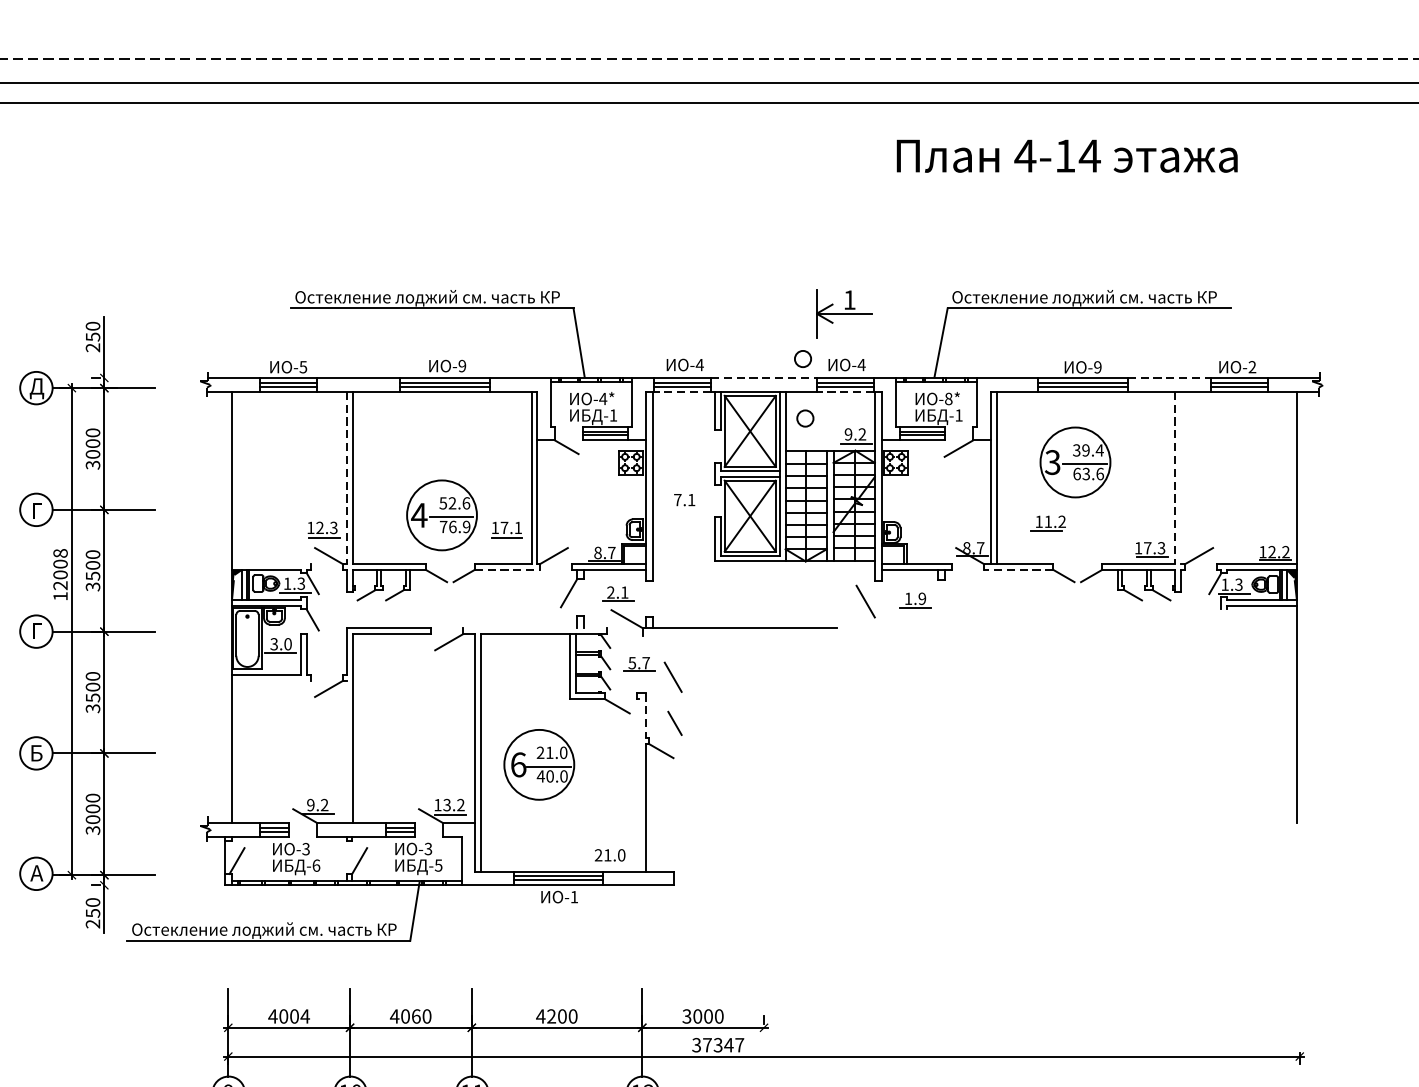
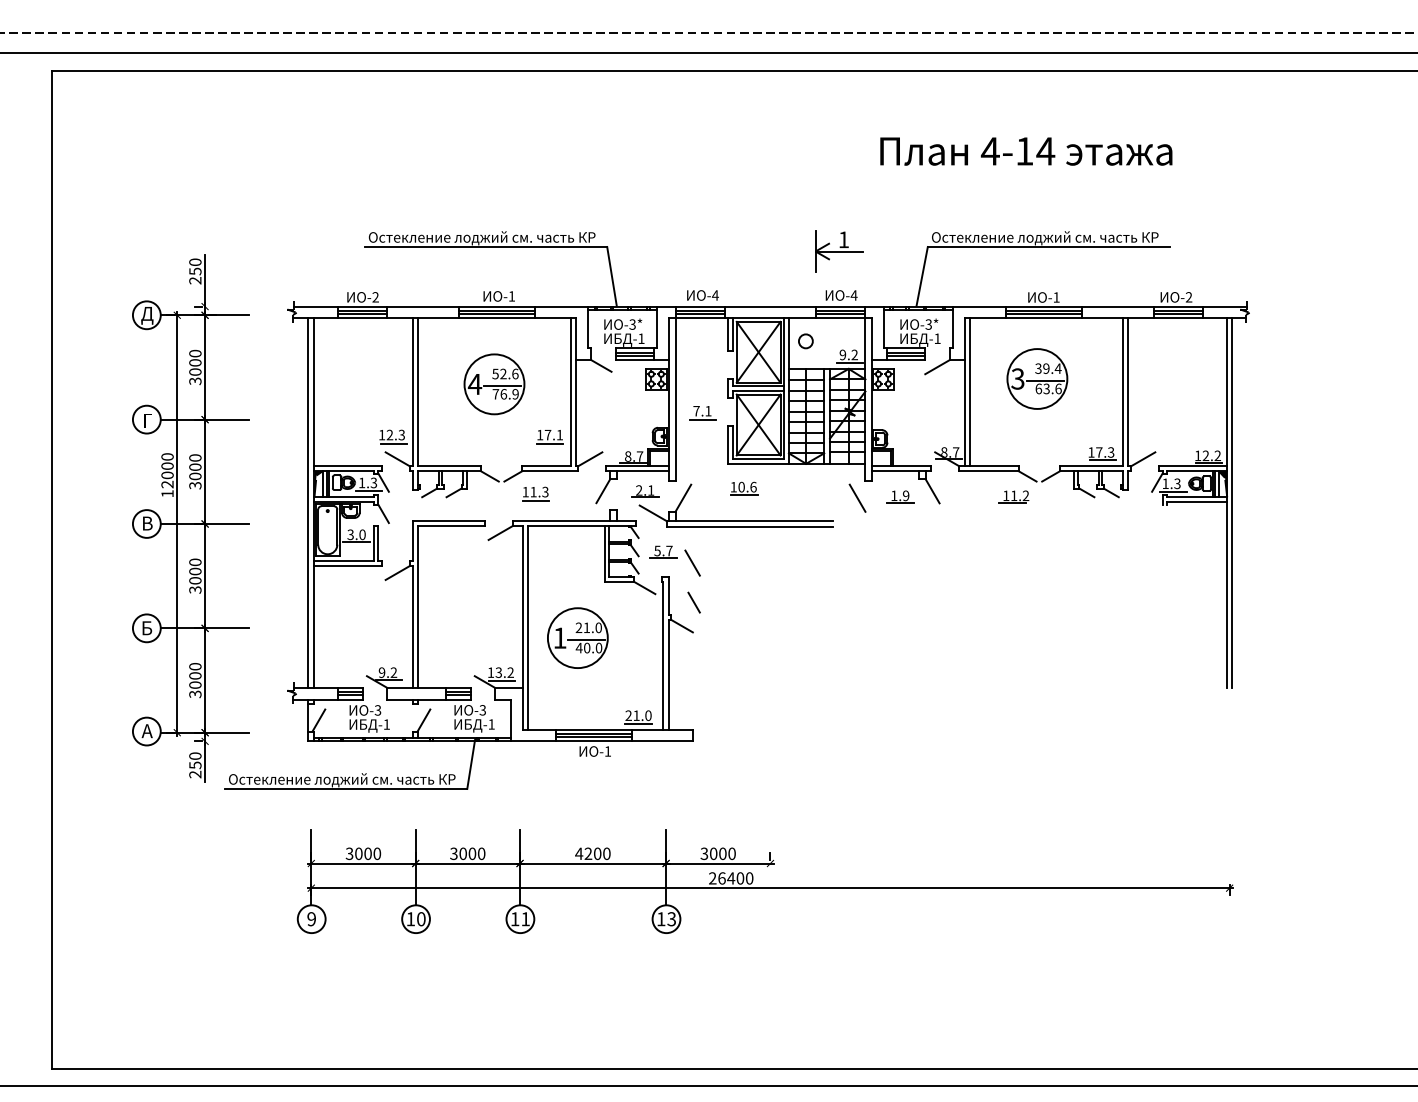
text: (1067, 156) -> (1026, 151), moved
circle: (802, 359) -> (803, 290), removed
text: (461, 366) -> (511, 296), -9 -> -1
text: (303, 367) -> (375, 297), -5 -> -2
text: (1097, 367) -> (1056, 297), -9 -> -1
line: (764, 377) -> (770, 306), dashed -> solid
line: (1168, 377) -> (1117, 306), dashed -> solid
line: (682, 391) -> (700, 318), dashed -> solid
line: (844, 391) -> (839, 318), dashed -> solid
text: (603, 398) -> (632, 324), -4* -> -3*
text: (948, 398) -> (928, 324), -8* -> -3*
line: (347, 478) -> (413, 392), dashed -> solid
line: (1174, 478) -> (1122, 392), dashed -> solid
line: (1180, 478) -> (1127, 392), added
line: (684, 509) -> (702, 419), added
part: (442, 515) -> (494, 384), moved
part: (1047, 522) -> (1013, 496), moved
text: (60, 552) -> (167, 456), 12008 -> 12000
line: (270, 564) -> (347, 466), added
line: (507, 570) -> (550, 471), dashed -> solid
line: (1018, 570) -> (988, 471), dashed -> solid
text: (93, 576) -> (195, 476), 3500 -> 3000
part: (733, 590) -> (744, 488), added
line: (953, 593) -> (932, 491), added
part: (489, 596) -> (535, 493), added
line: (662, 600) -> (683, 497), added
line: (225, 606) -> (308, 502), added
line: (1303, 606) -> (1232, 502), added
line: (534, 628) -> (573, 521), added
text: (37, 631) -> (147, 523), Г -> В
line: (739, 635) -> (749, 527), added
line: (270, 681) -> (347, 566), added
text: (93, 697) -> (195, 580), 3500 -> 3000
line: (646, 716) -> (669, 596), dashed -> solid
line: (347, 751) -> (413, 626), added
text: (517, 764) -> (559, 637), 6 -> 1
line: (639, 785) -> (663, 655), added
line: (610, 864) -> (638, 723), added
text: (316, 865) -> (386, 724), -6 -> -1
text: (438, 865) -> (491, 724), -5 -> -1
text: (289, 1016) -> (363, 853), 4004 -> 3000
text: (404, 1016) -> (462, 853), 4060 -> 3000
text: (718, 1045) -> (731, 878), 37347 -> 26400

